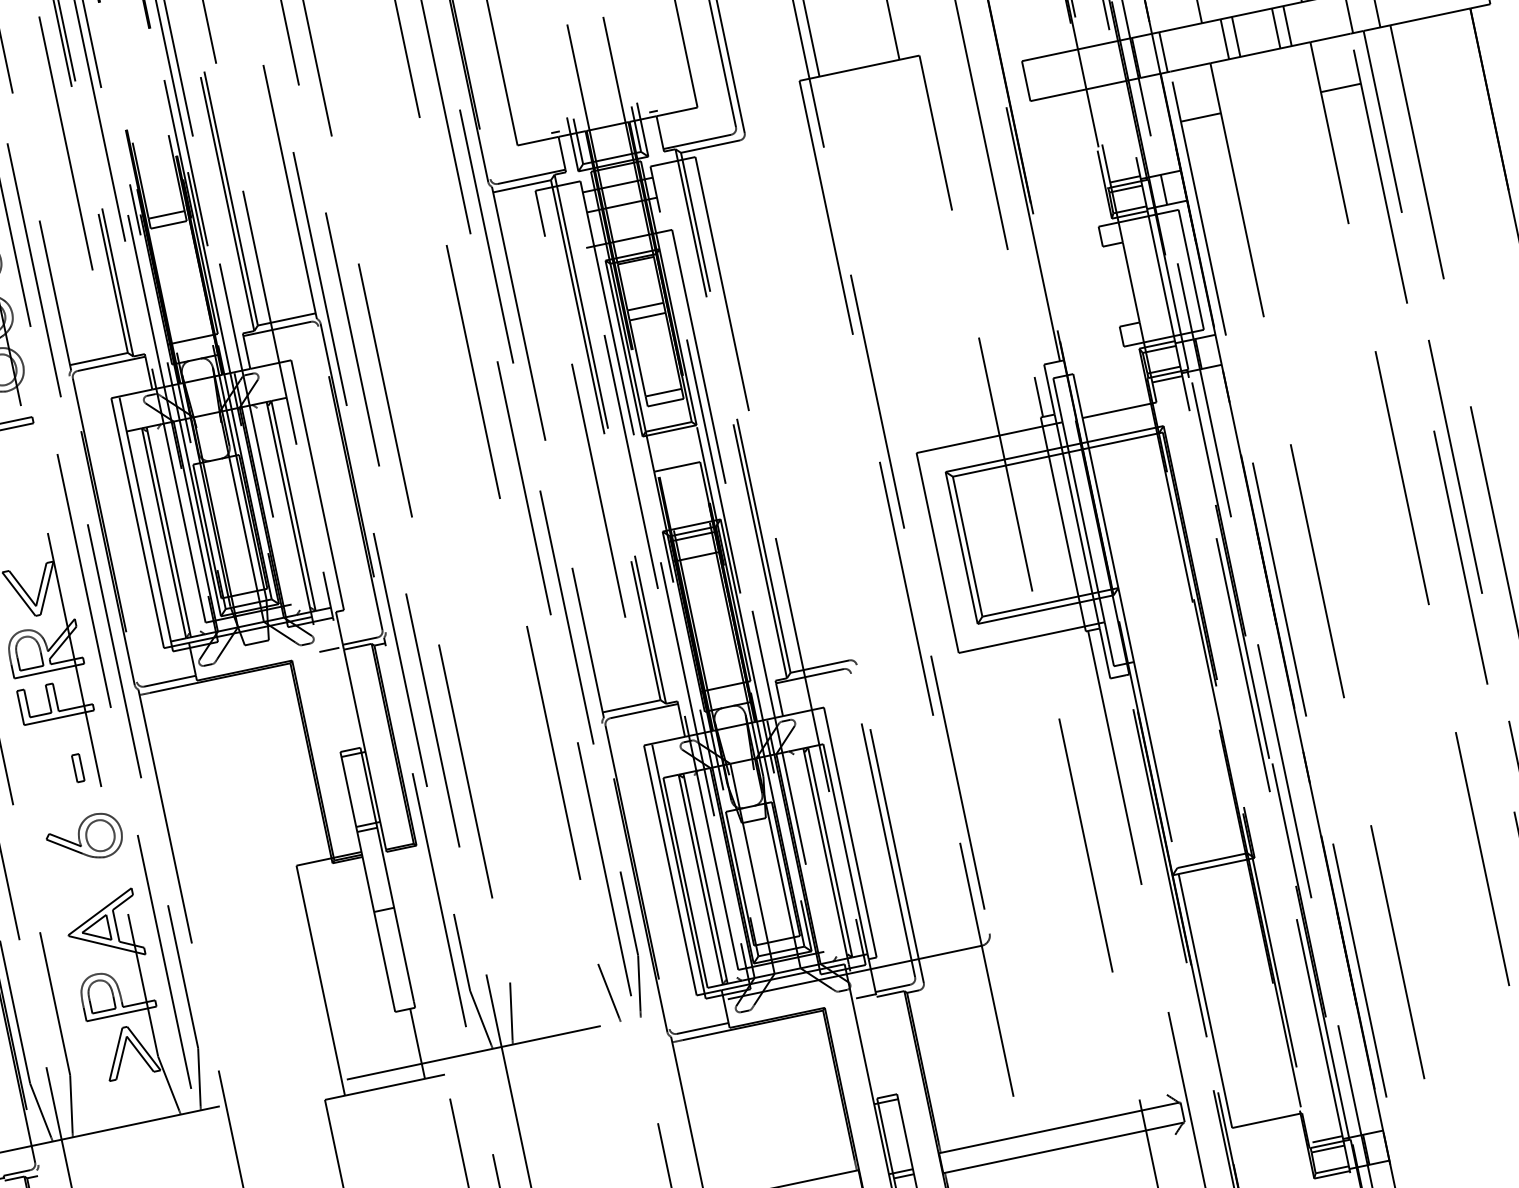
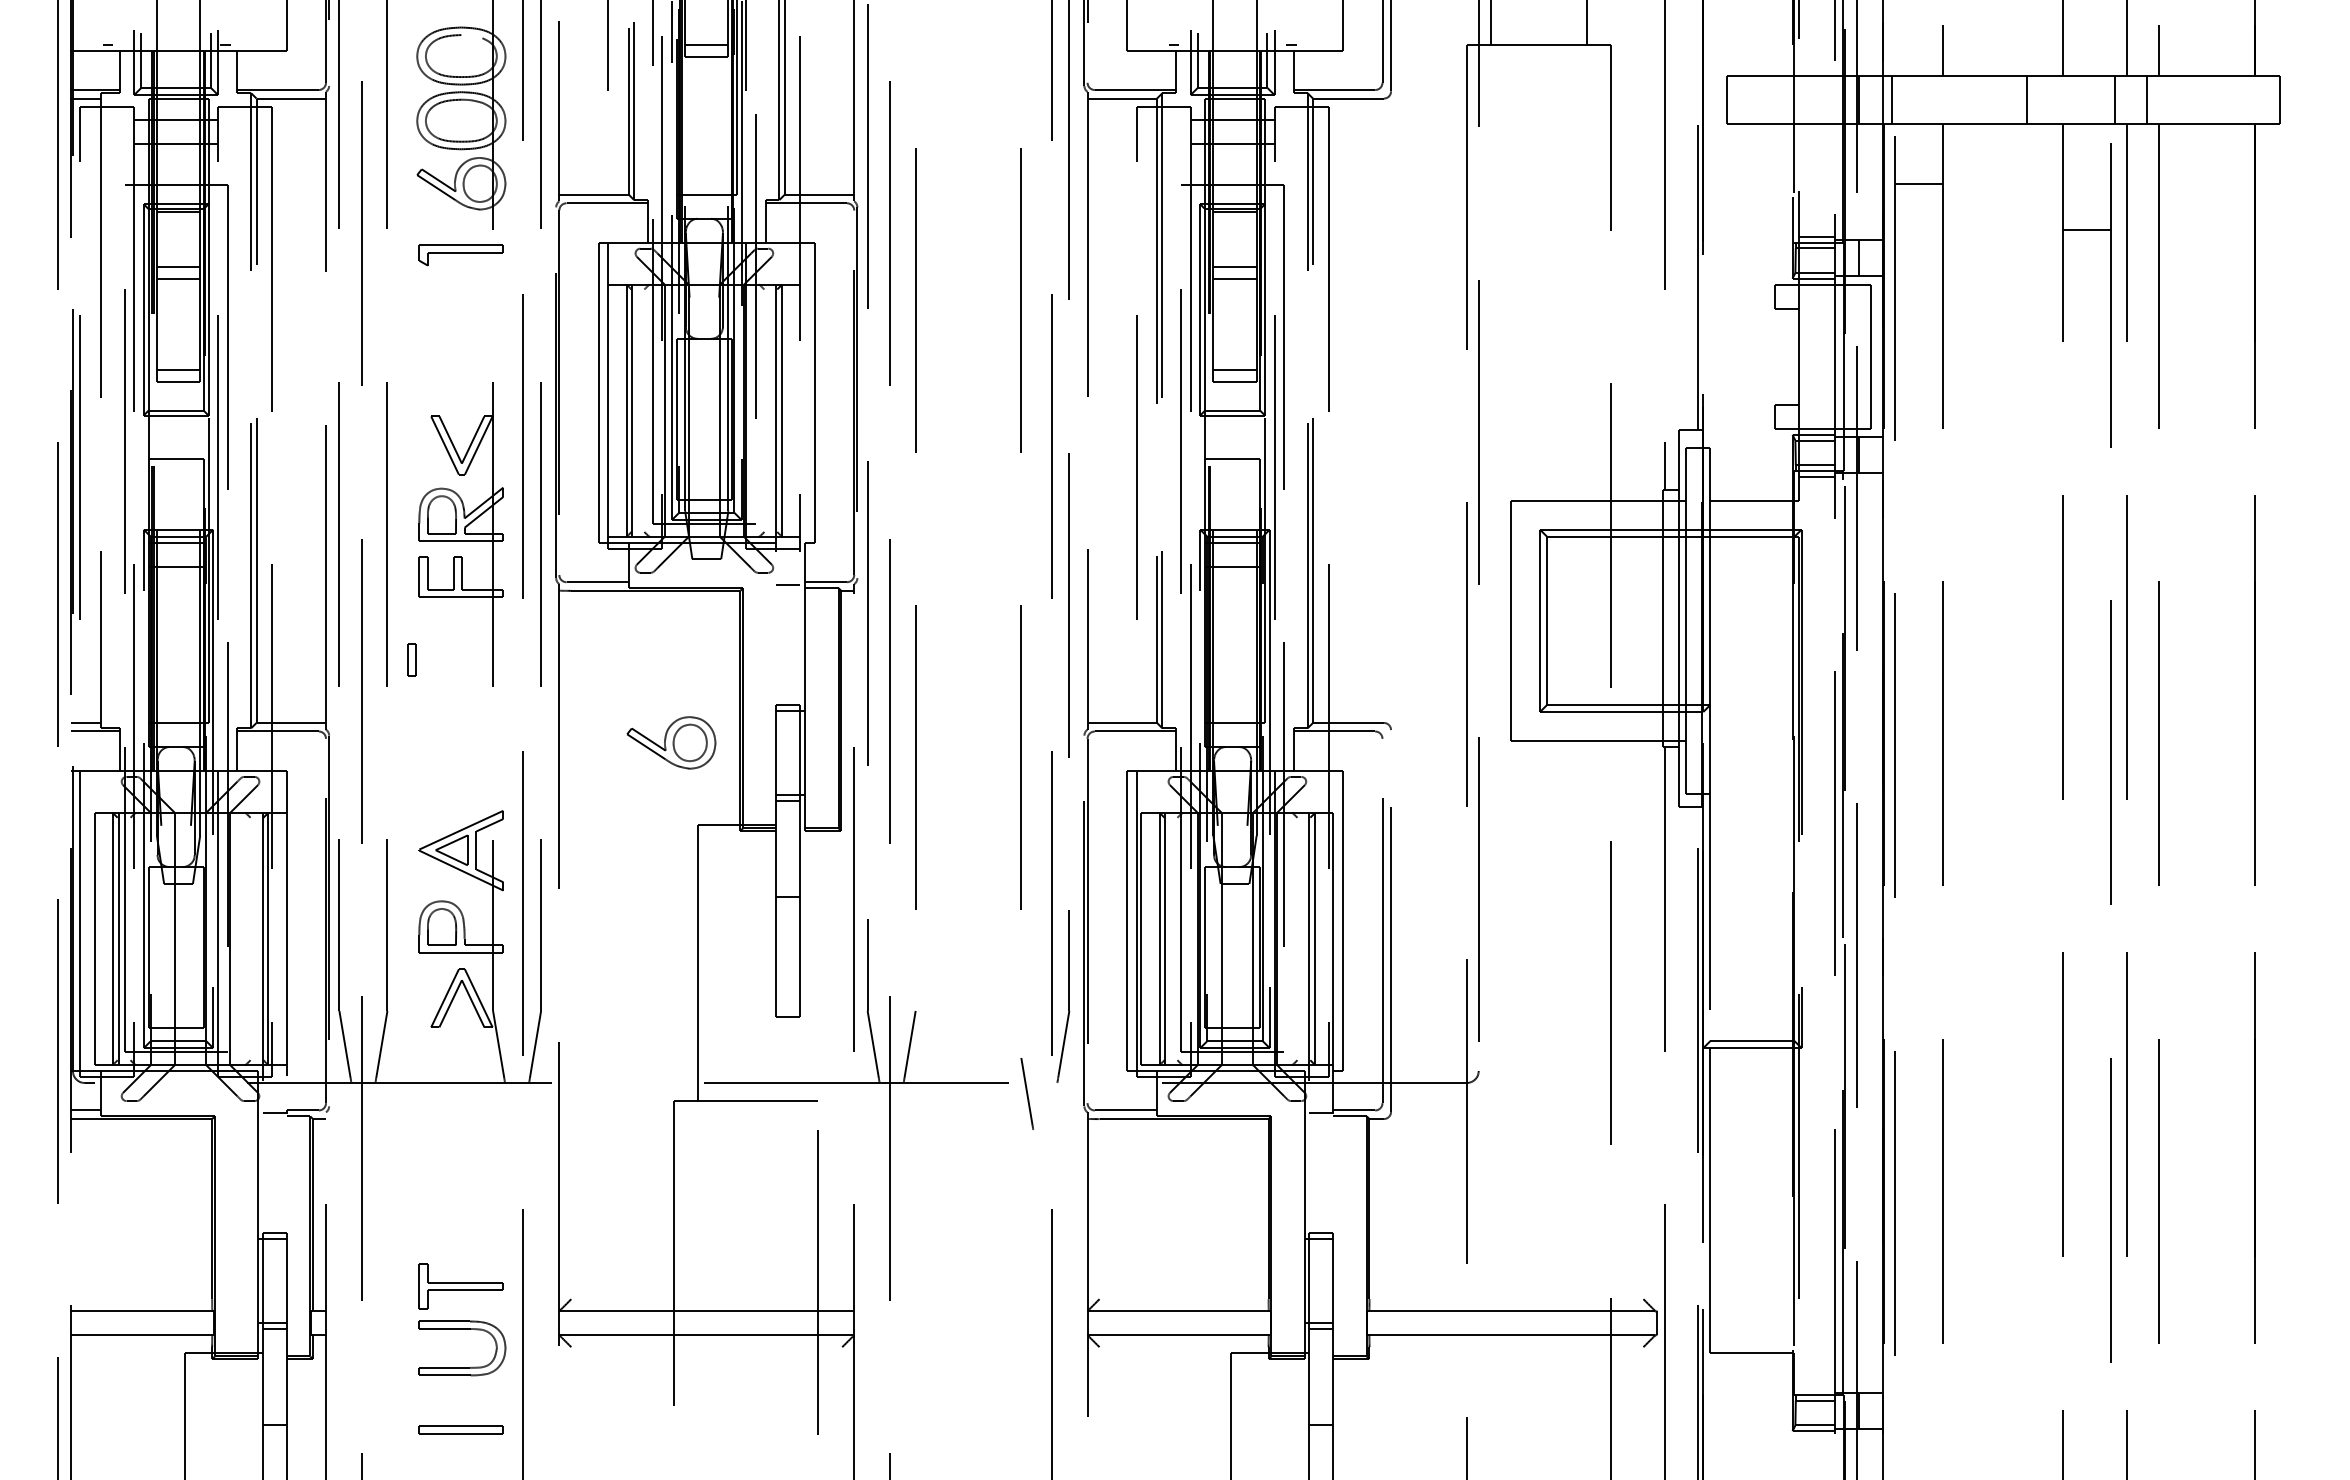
line: (1287, 25) -> (2040, 99), removed
line: (1236, 36) -> (1979, 99), removed
line: (1224, 39) -> (1965, 99), removed
line: (1340, 87) -> (2087, 229), moved
part: (77, 767) -> (411, 659), moved
part: (84, 838) -> (671, 742), moved
line: (609, 992) -> (1027, 1093), moved
line: (417, 1044) -> (794, 1059), removed
line: (1327, 1139) -> (1817, 1389), removed

